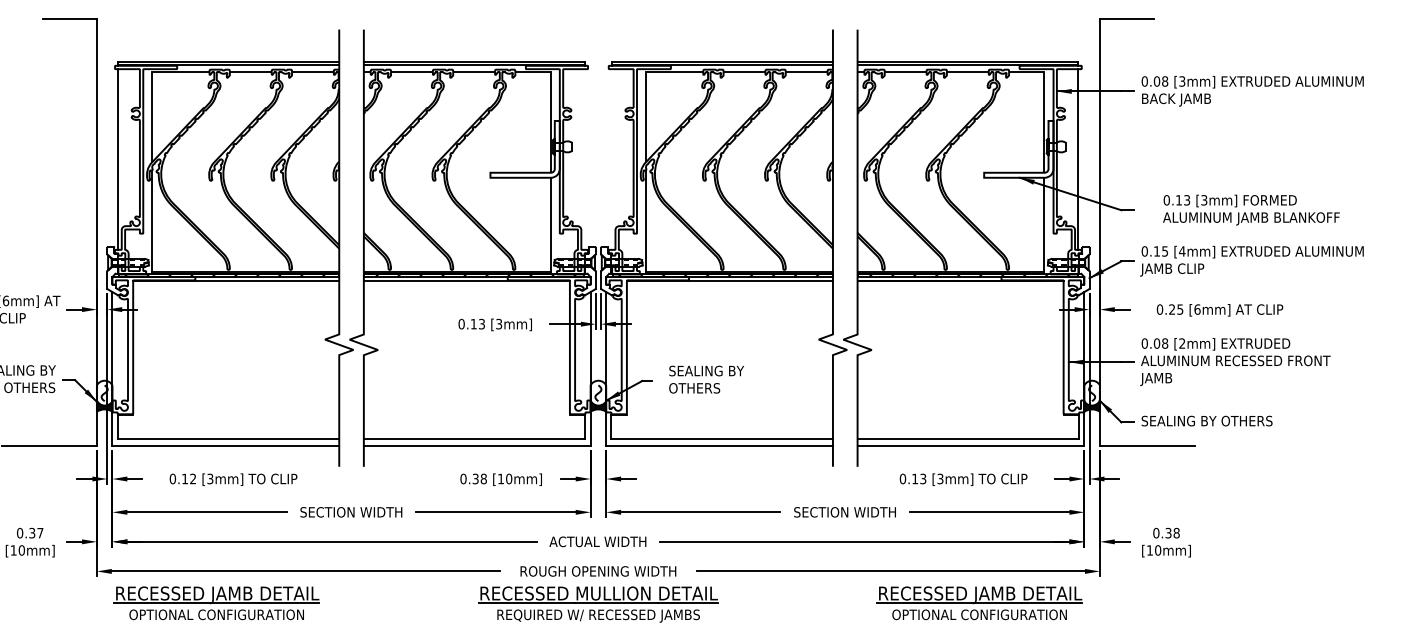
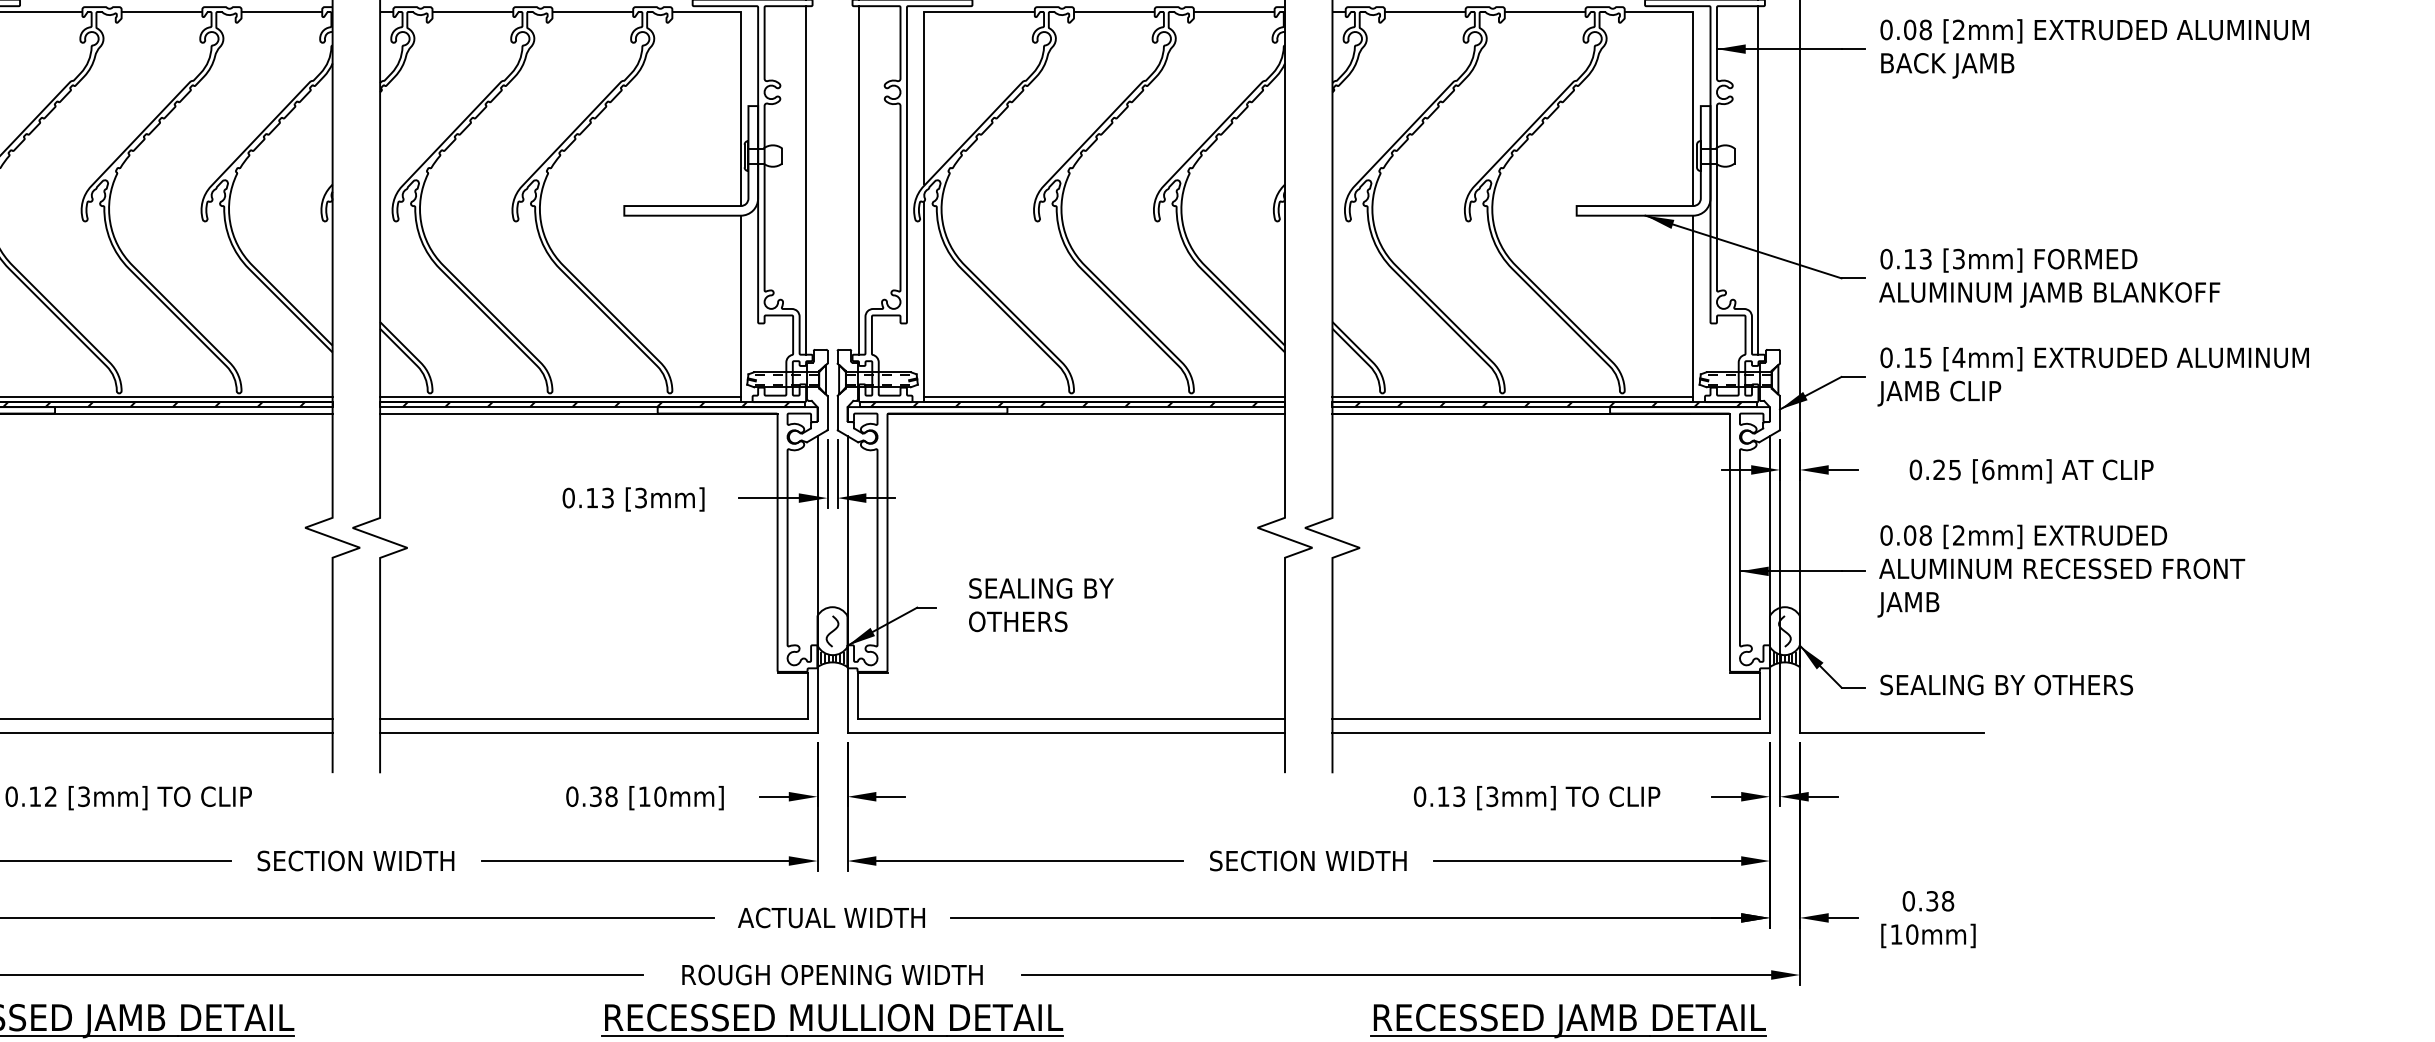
text: (1182, 81) -> (1959, 29), [3mm] -> [2mm]
line: (584, 159) -> (805, 180), added
line: (612, 159) -> (859, 180), added
text: (1251, 209) -> (2049, 276), moved

